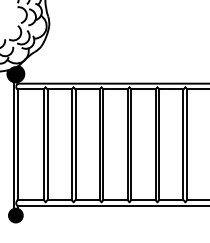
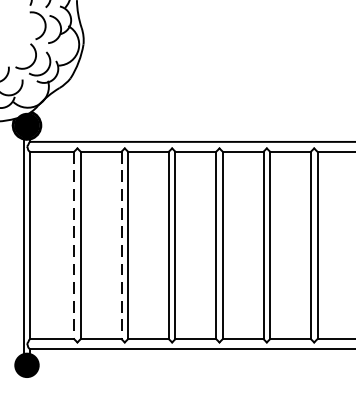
line: (43, 145) -> (73, 246), solid -> dashed
line: (71, 145) -> (121, 246), solid -> dashed

